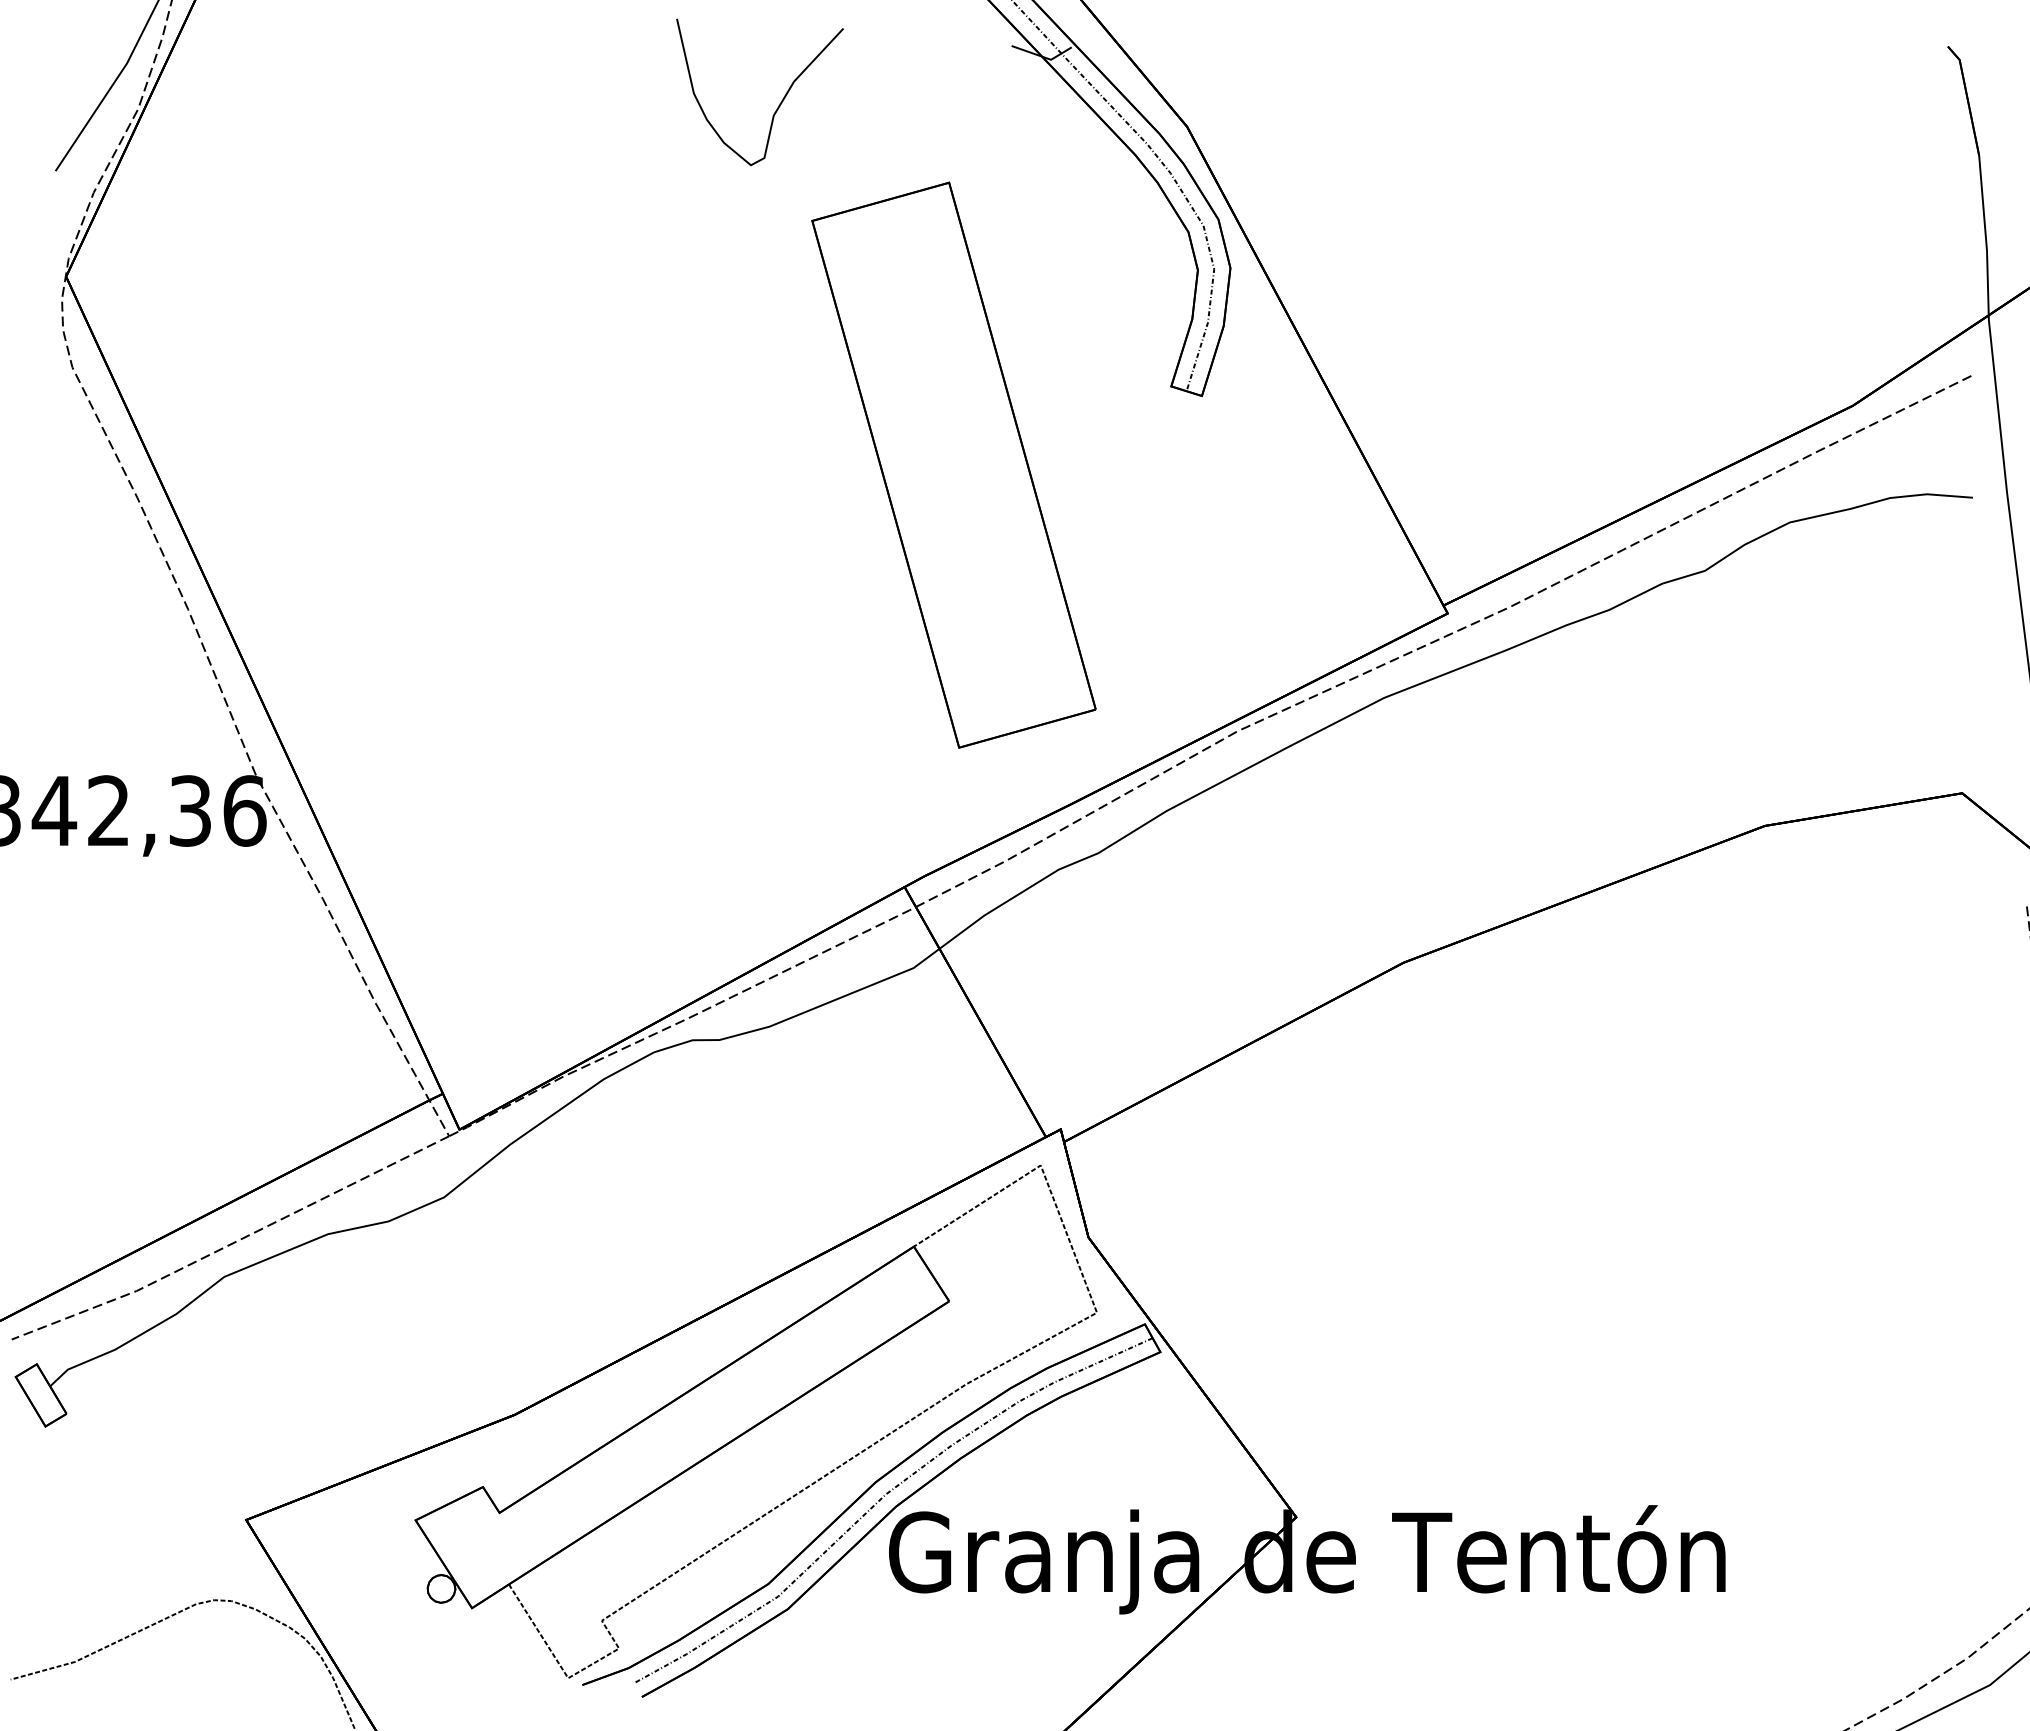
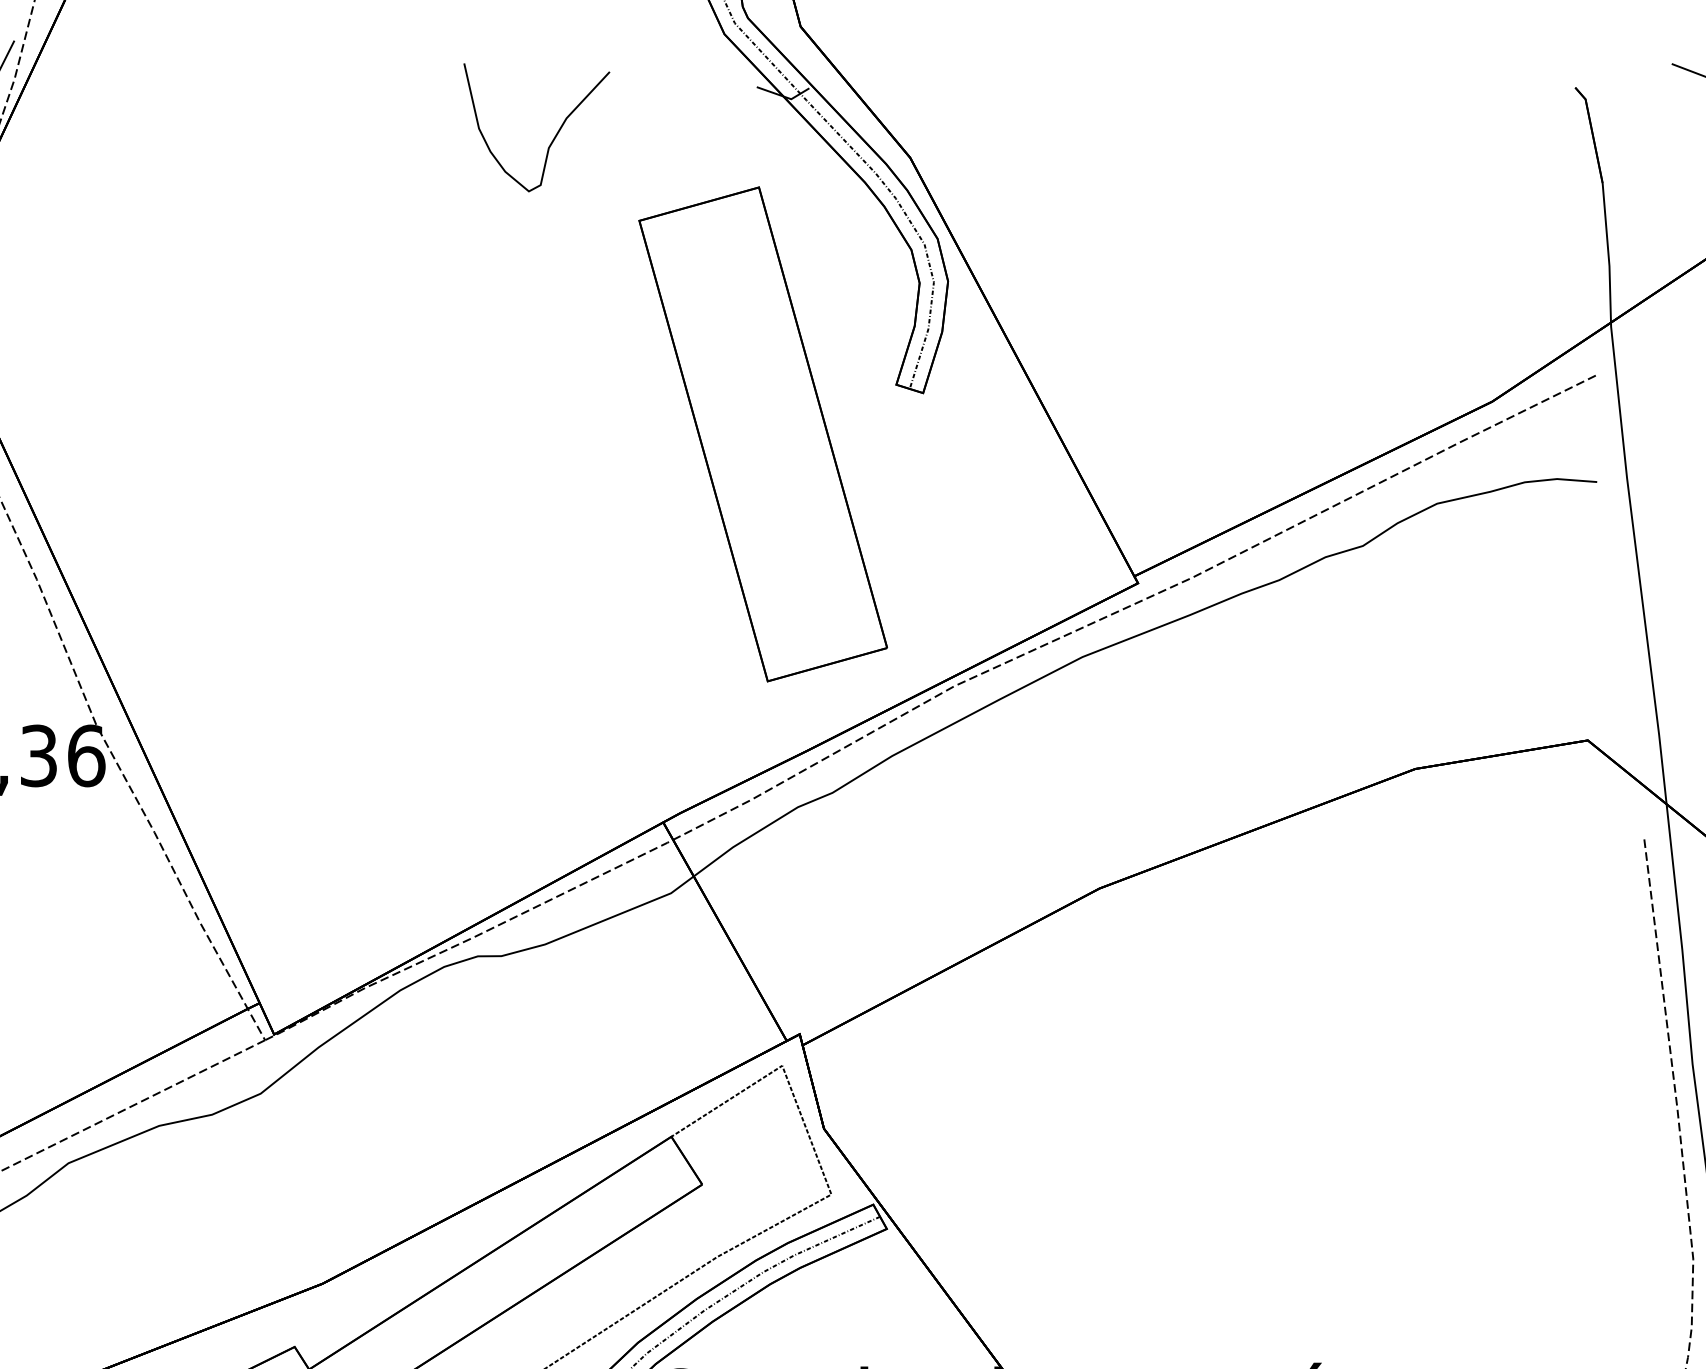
part: (953, 464) -> (762, 433), moved

